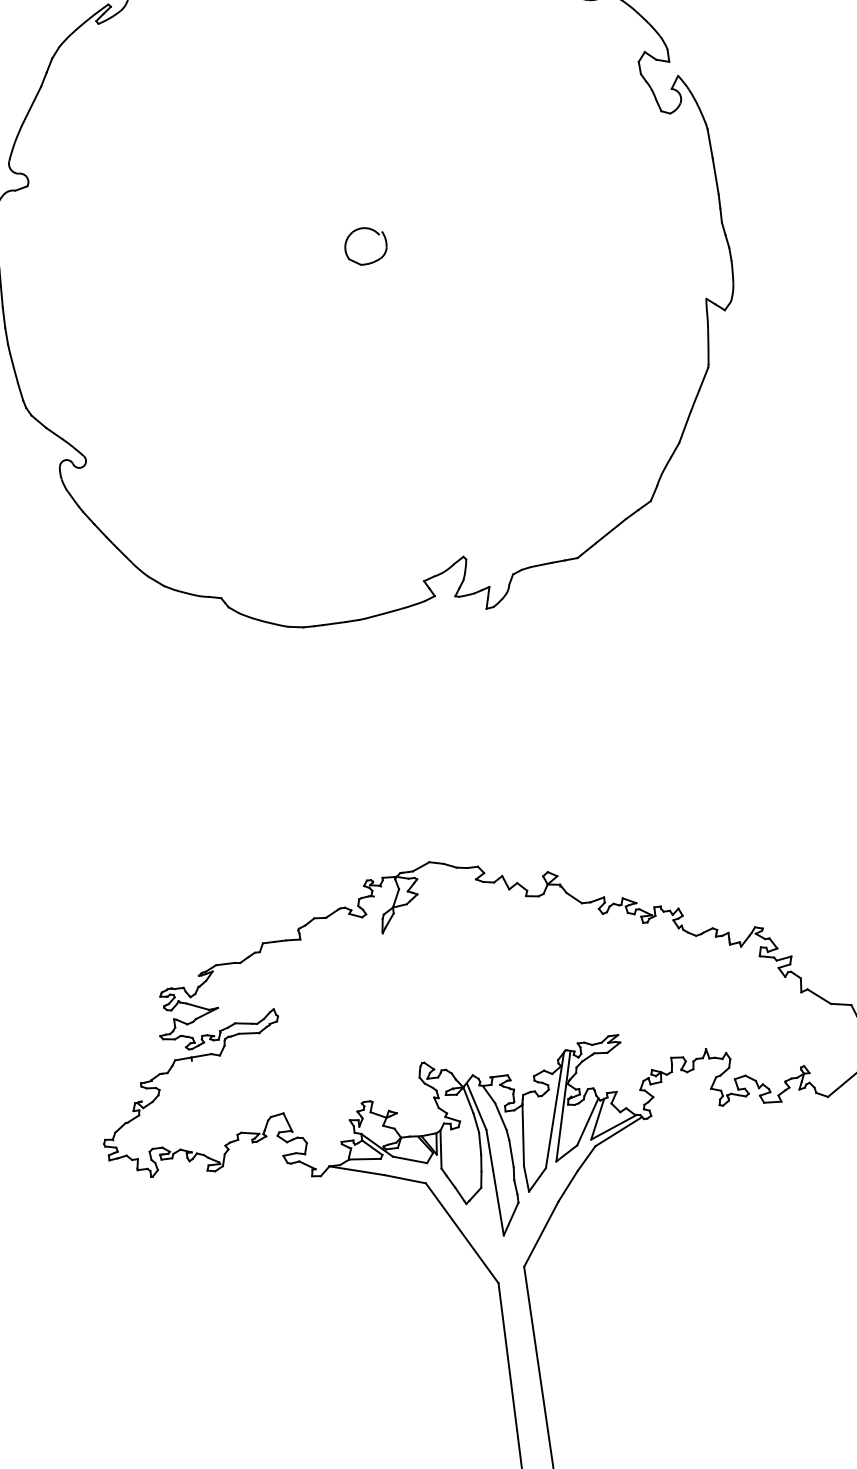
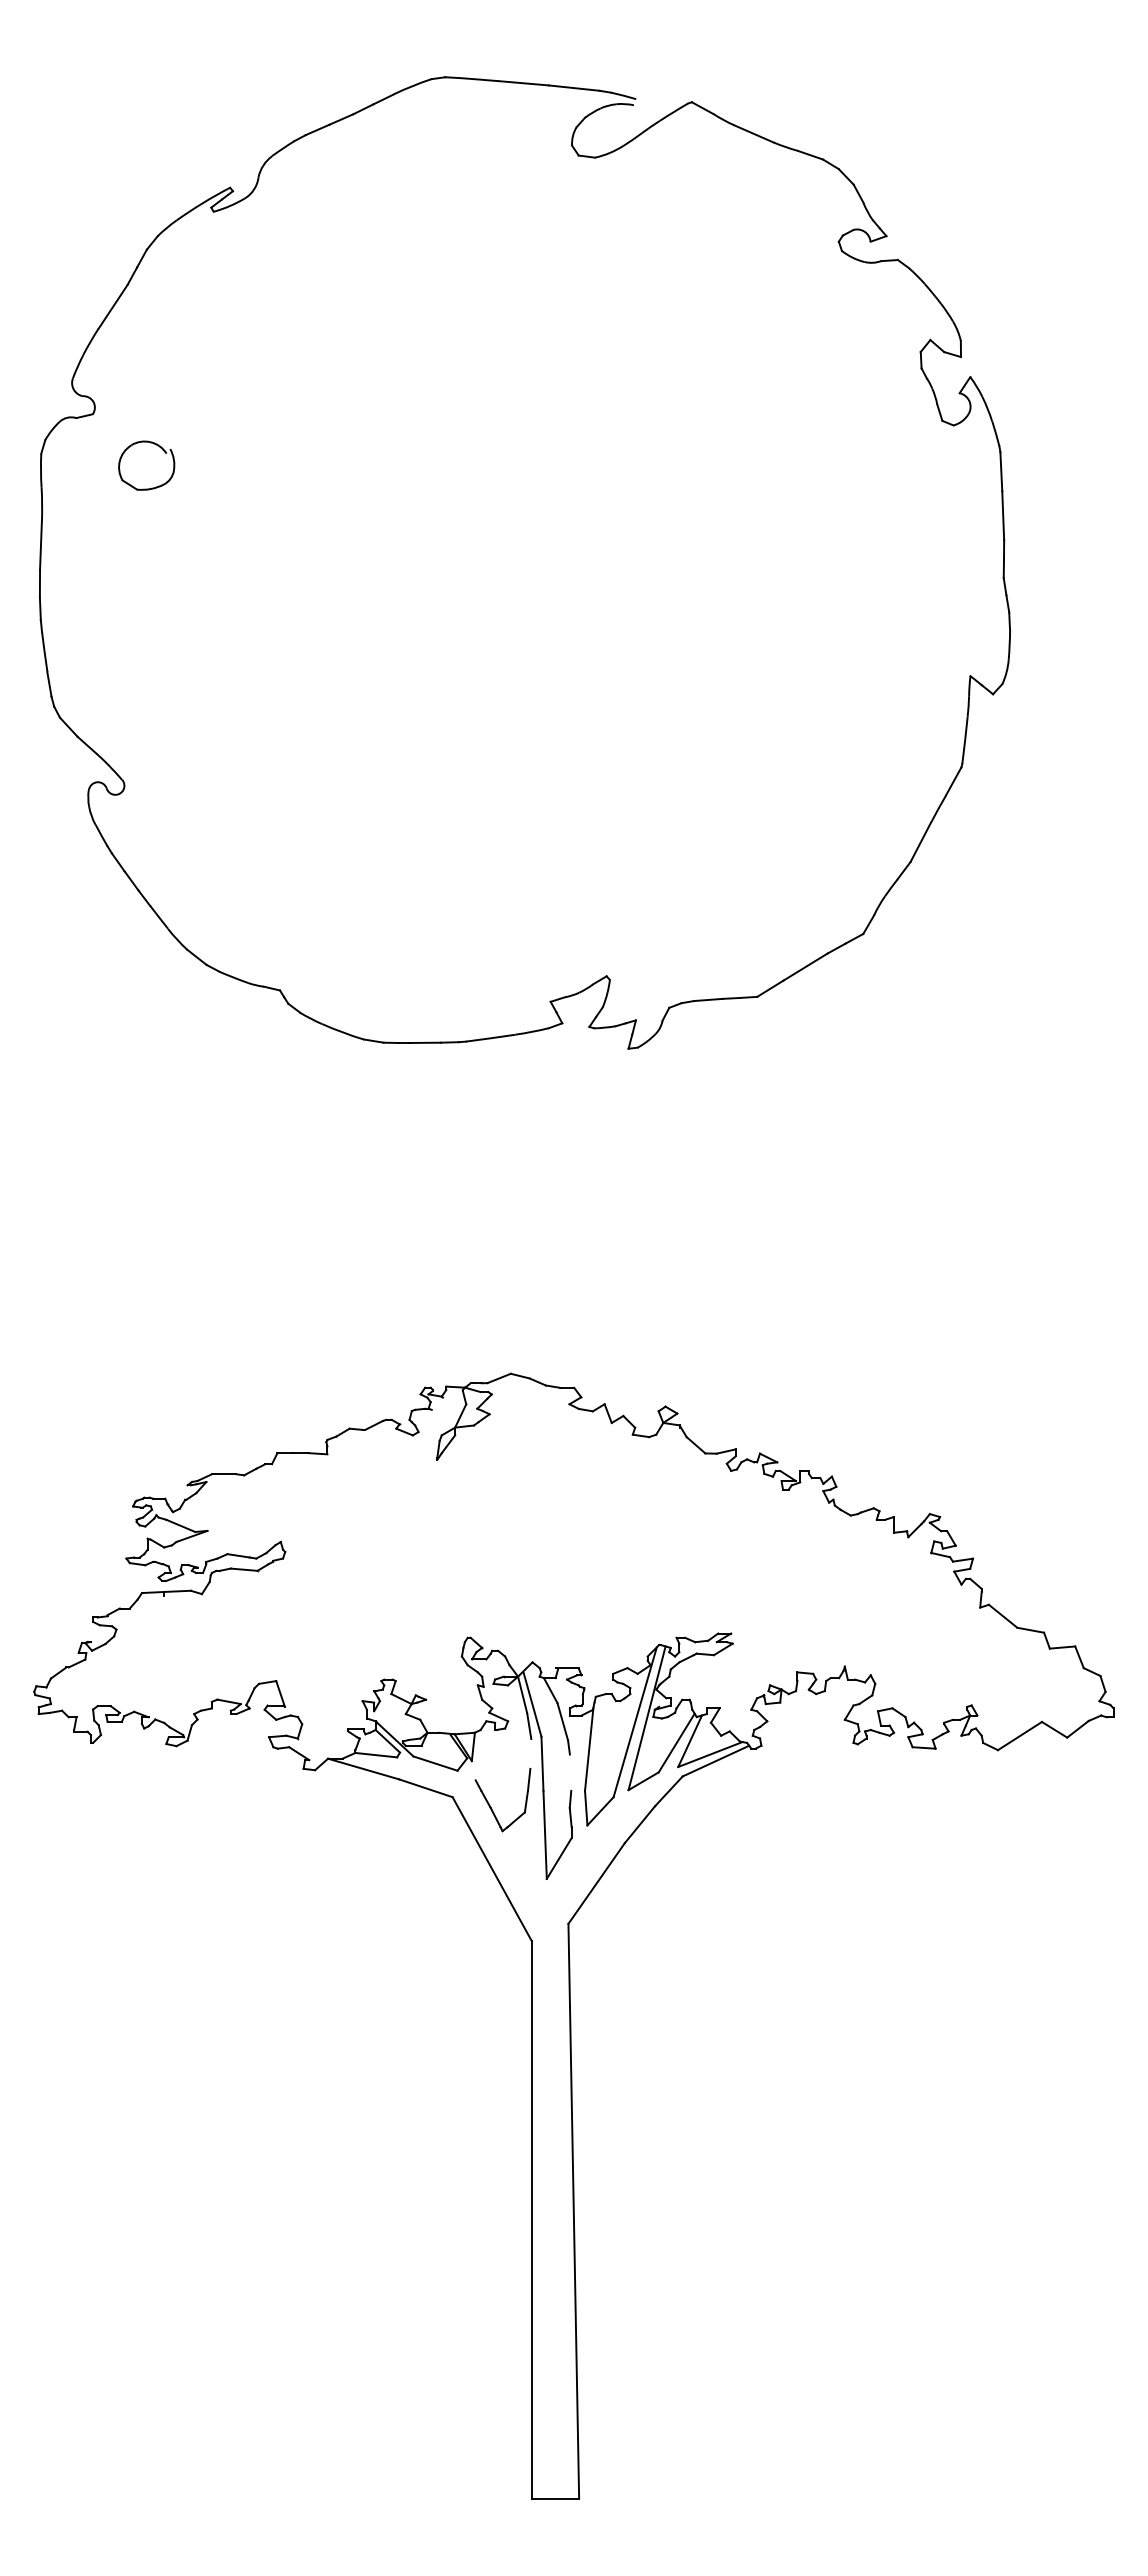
part: (375, 232) -> (161, 449), moved
line: (479, 1143) -> (530, 1753), removed
line: (440, 1149) -> (477, 1754), removed
line: (511, 1153) -> (570, 1772), removed

